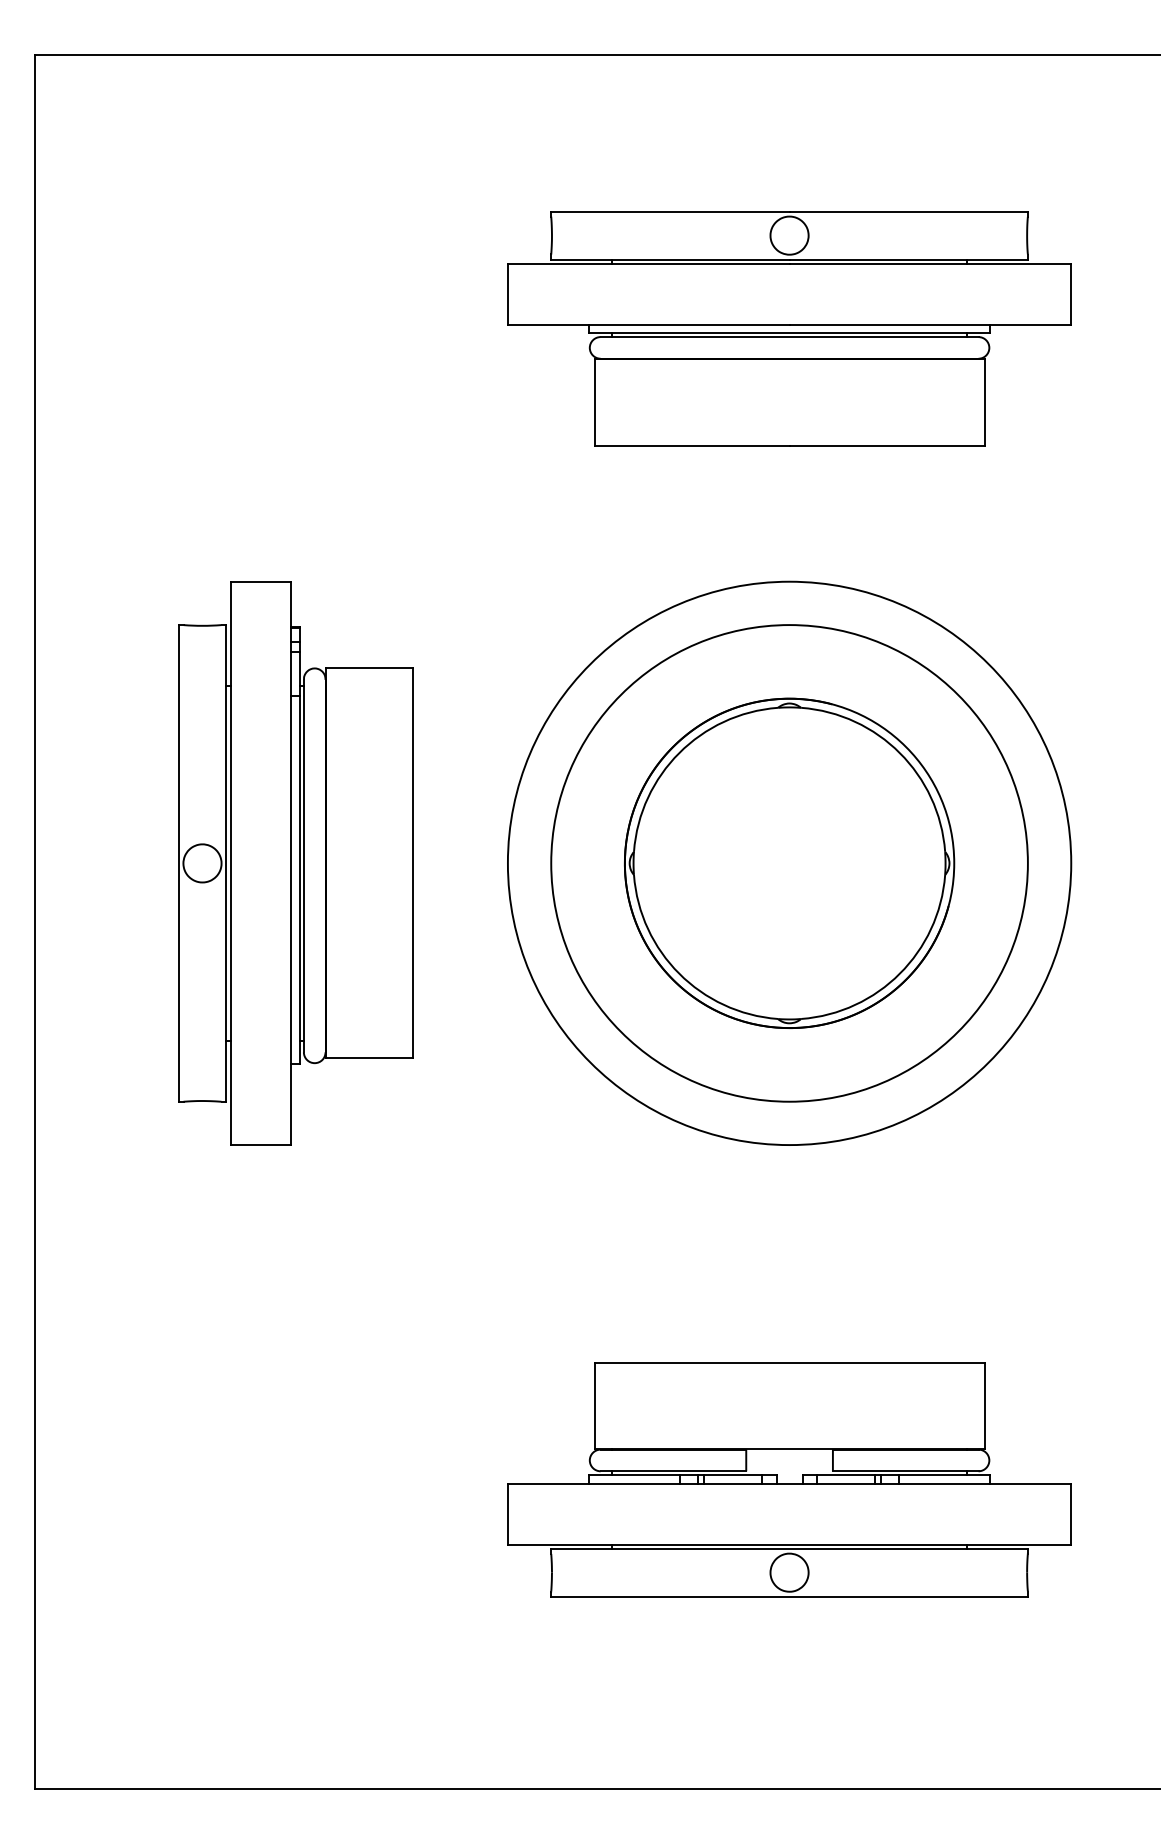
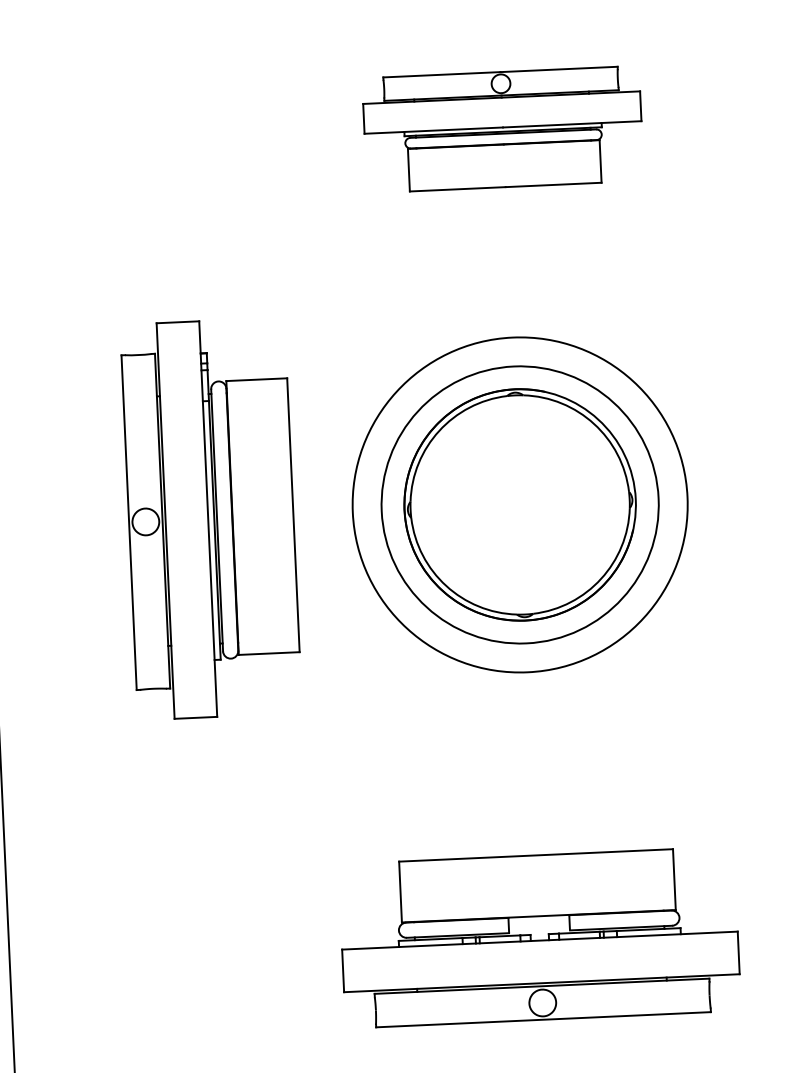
part: (789, 328) -> (503, 129), size x0.7
part: (295, 863) -> (211, 519), moved
circle: (789, 863) -> (520, 505), size x0.7

